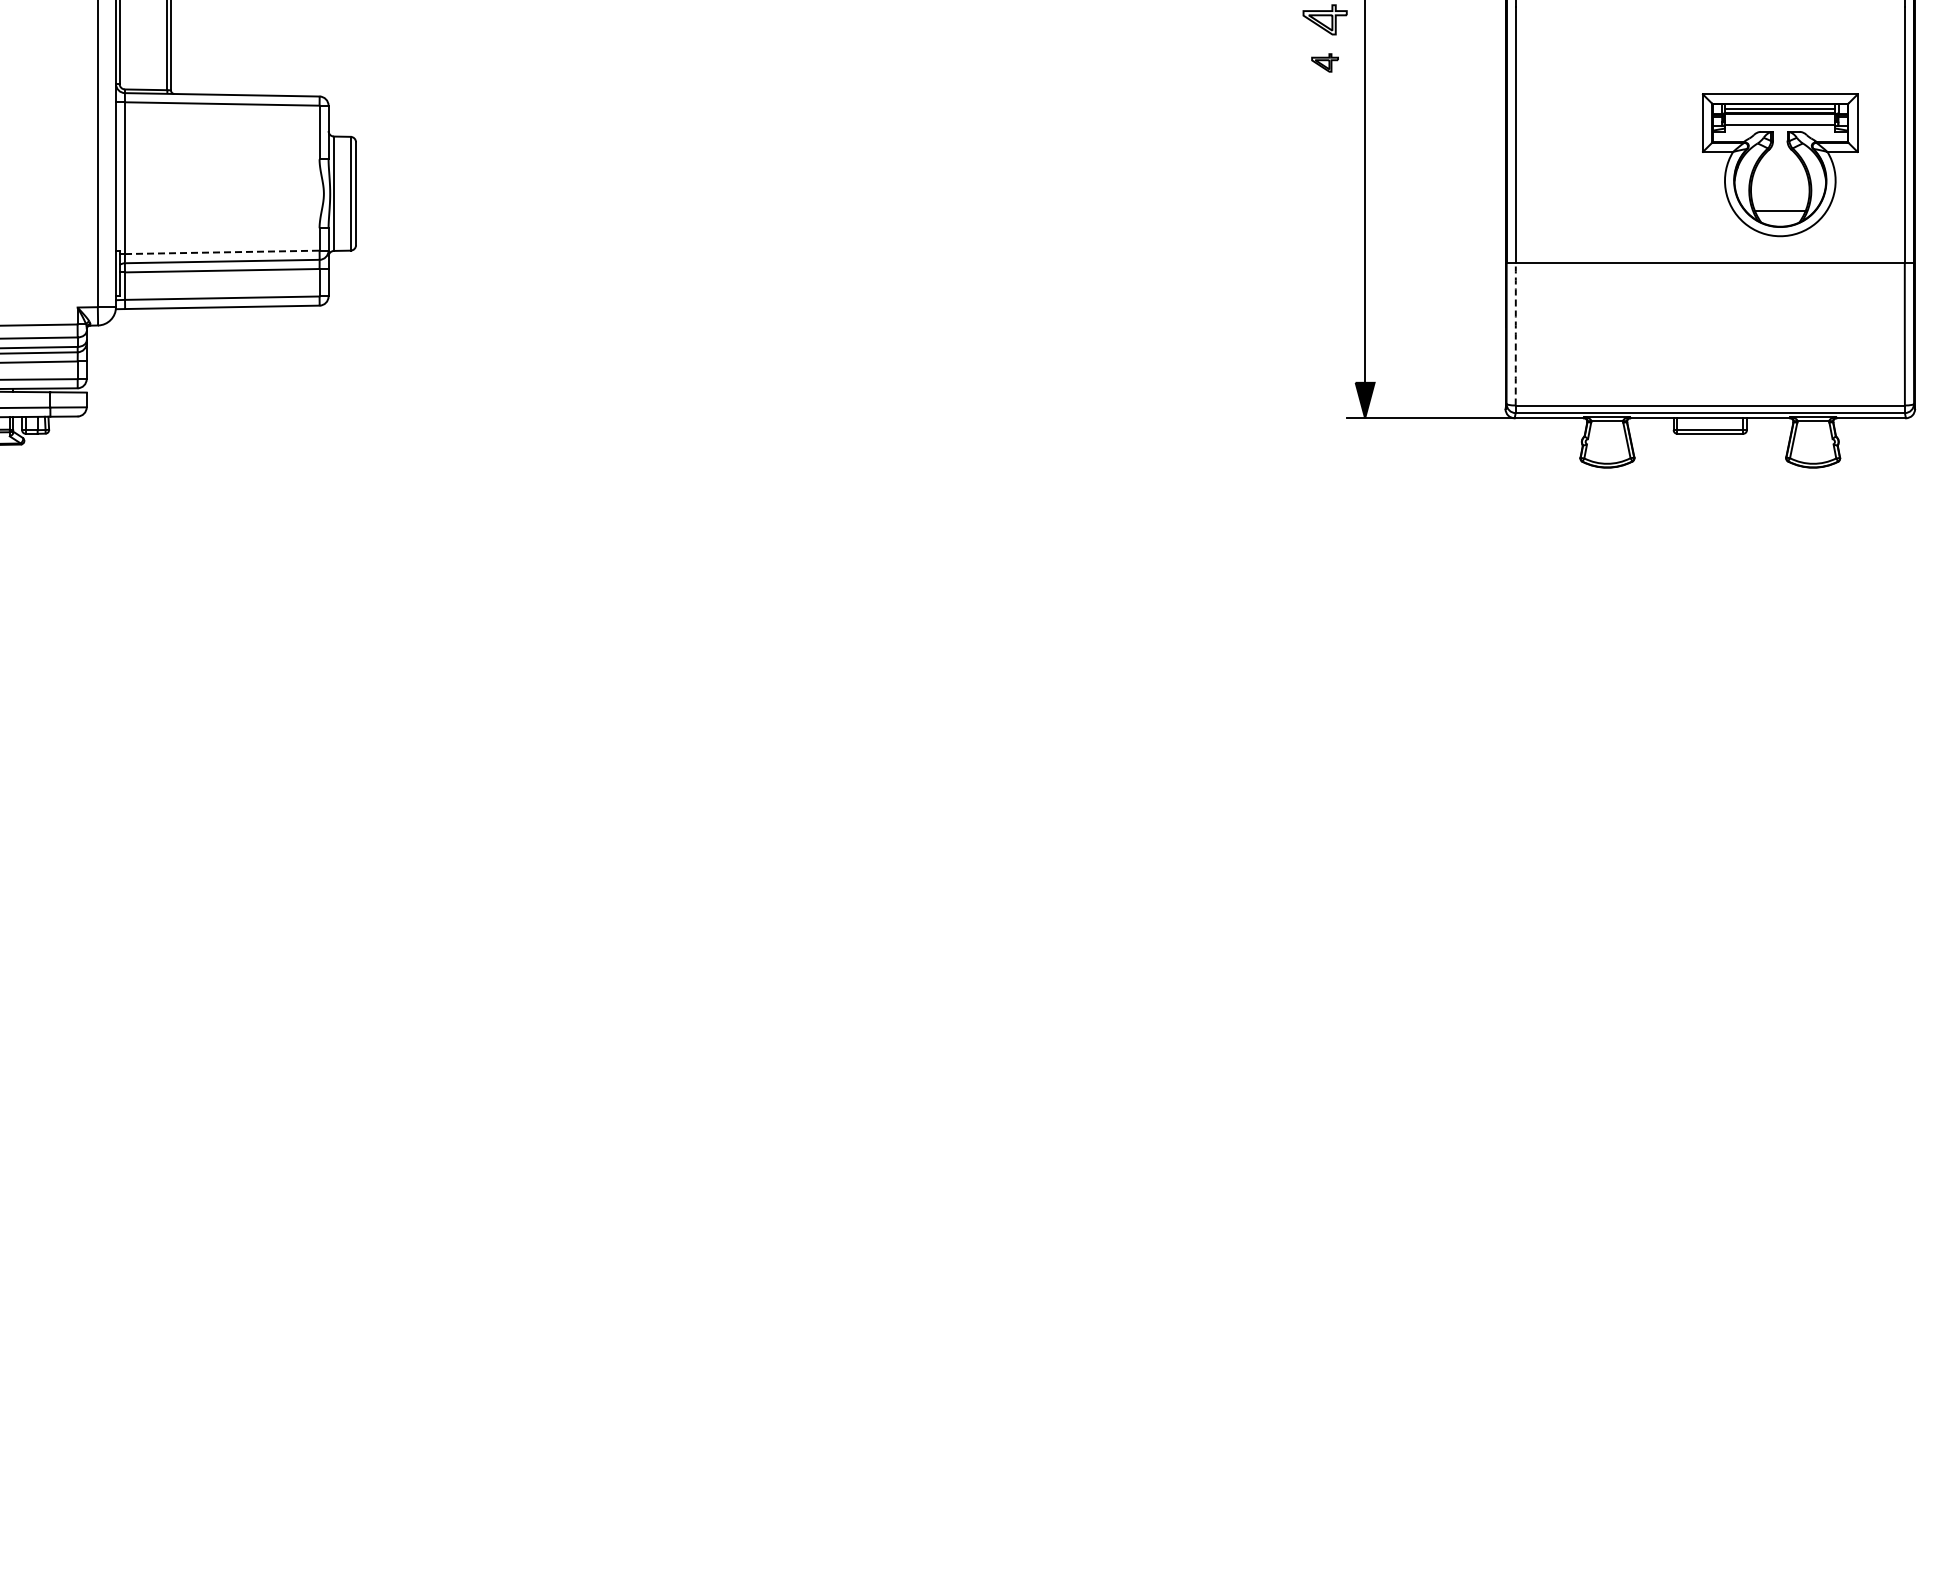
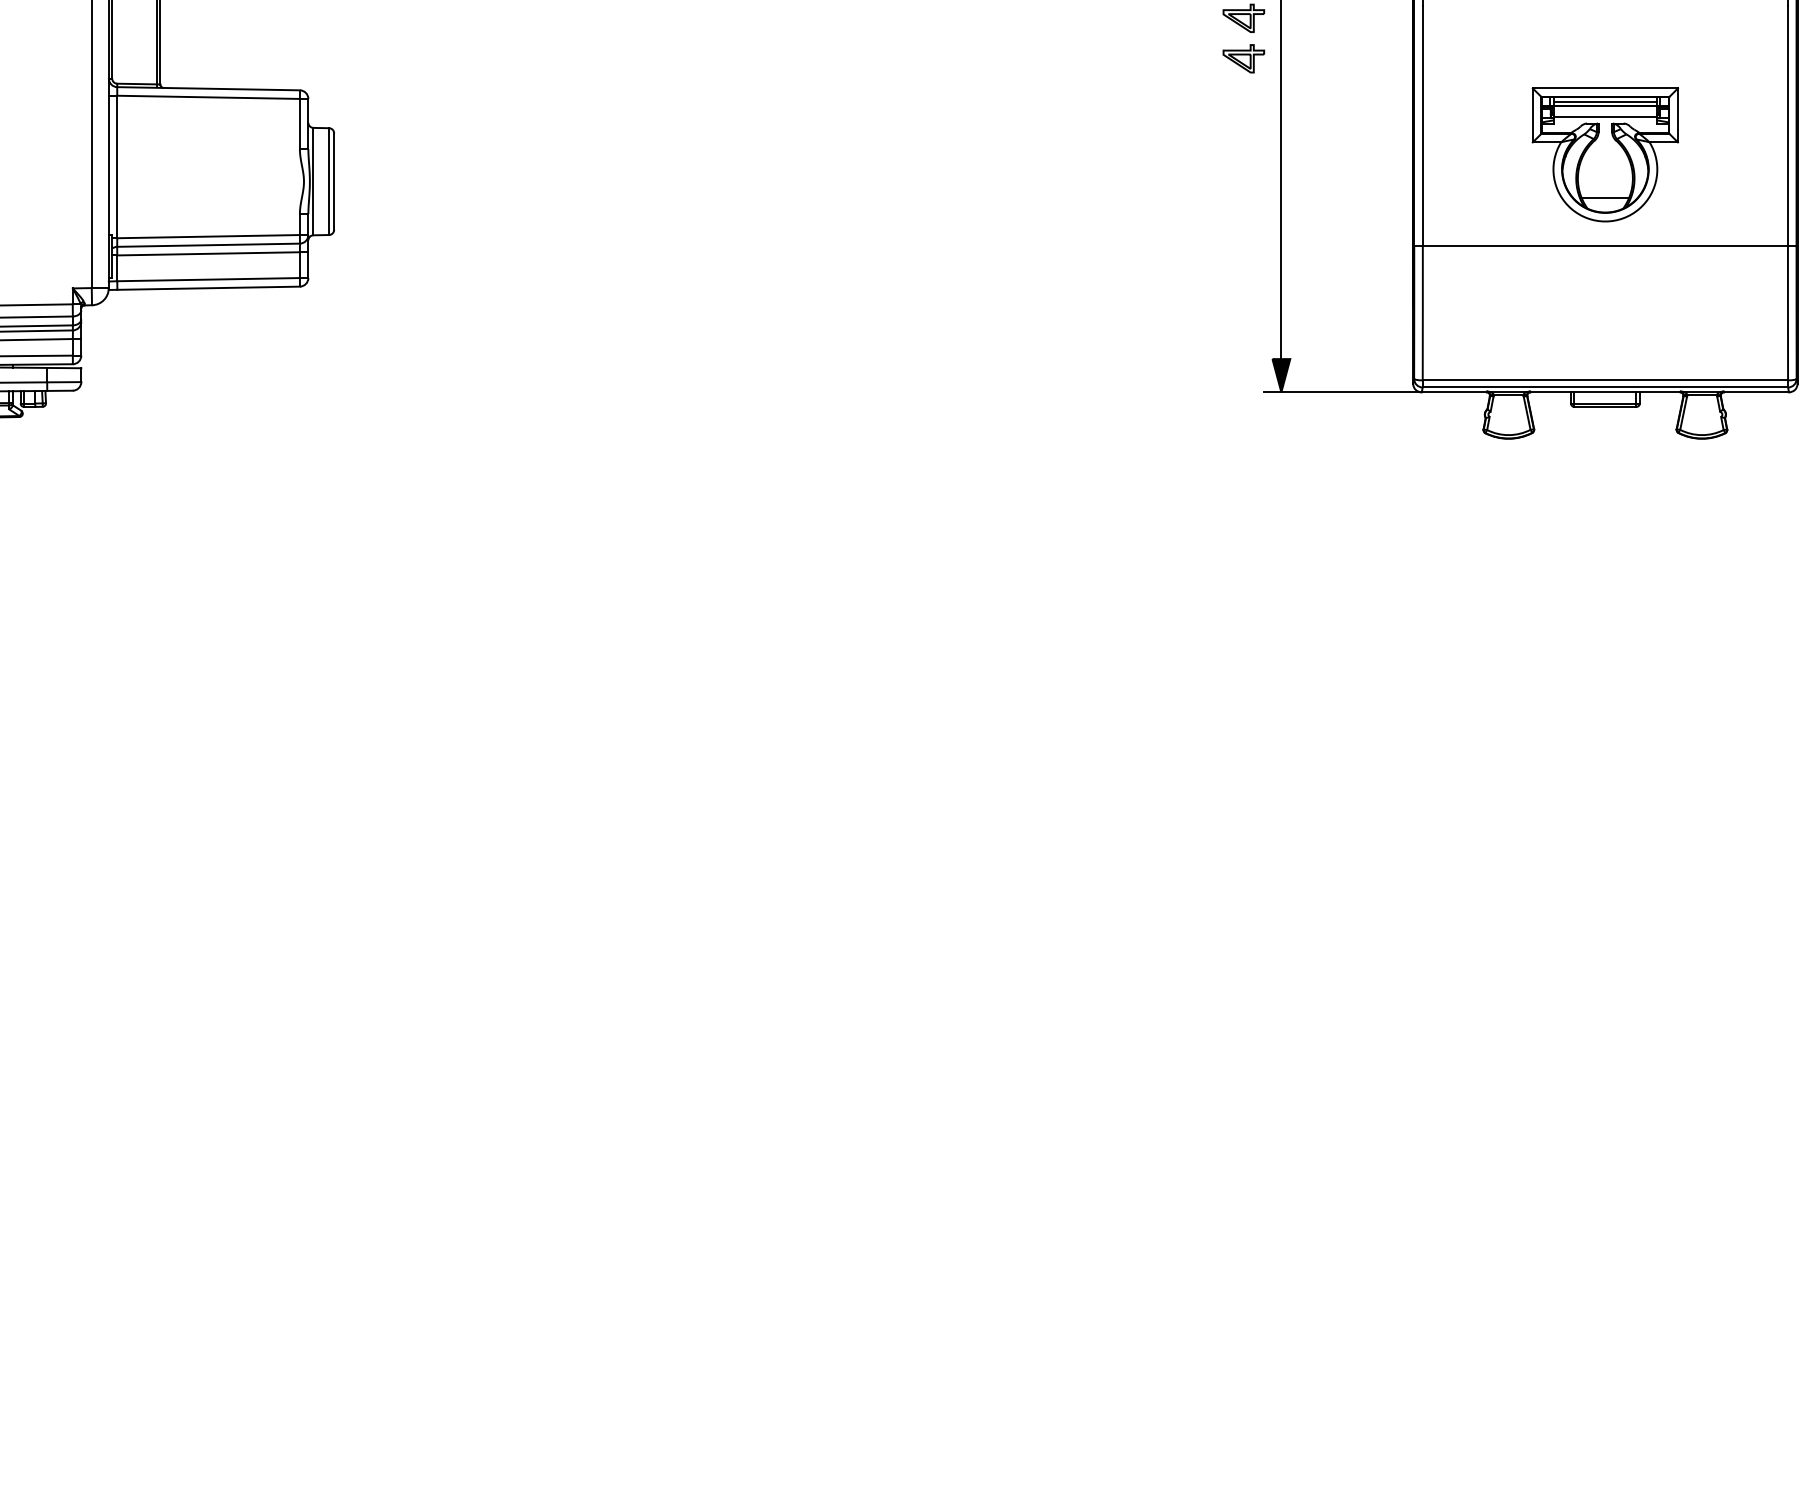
part: (1324, 62) -> (1243, 58), size x1.67
part: (1779, 165) -> (1604, 155), moved
line: (222, 252) -> (208, 236), dashed -> solid
arc: (1515, 334) -> (1422, 313), dashed -> solid

